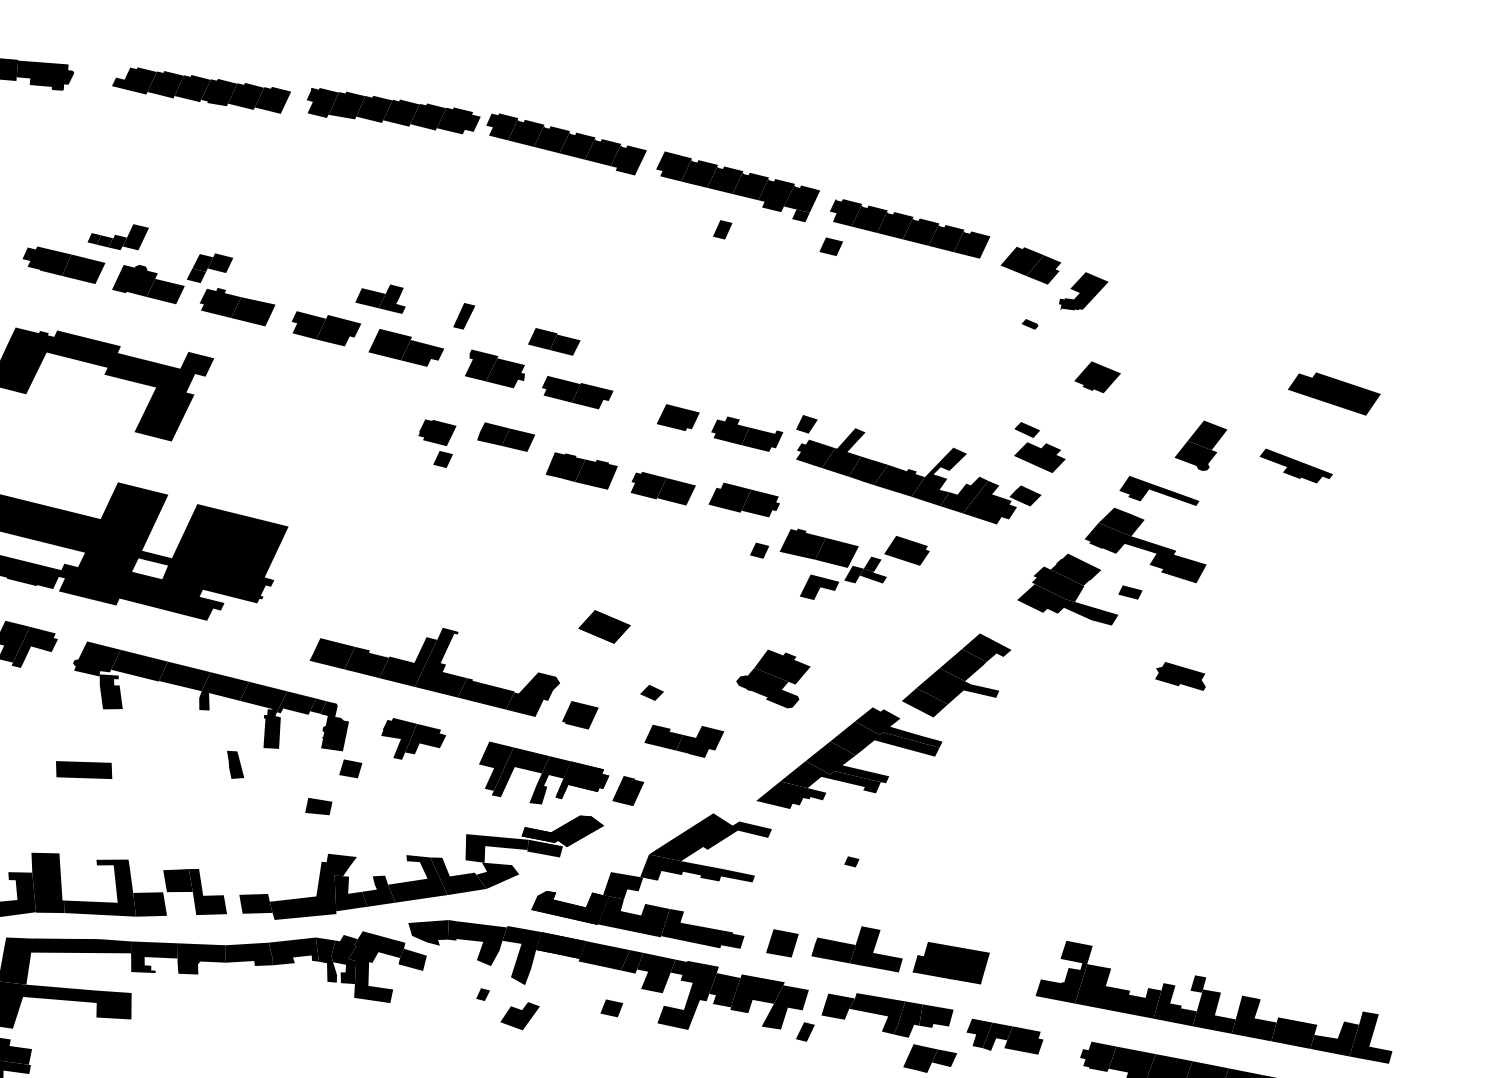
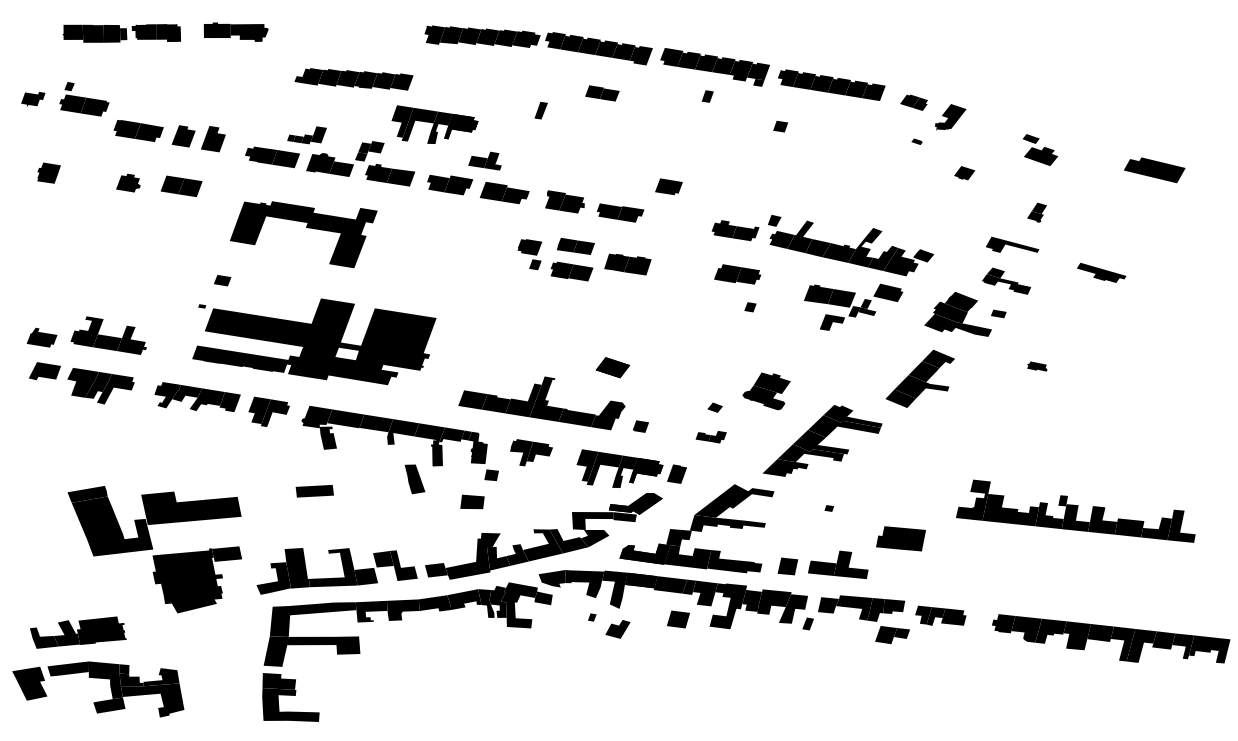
part: (200, 89) -> (353, 79), moved
part: (310, 236) -> (434, 124), added
part: (830, 246) -> (780, 126), moved
part: (1029, 265) -> (913, 102), size x0.7
part: (463, 316) -> (540, 110), moved
part: (554, 341) -> (602, 93), moved
part: (1097, 377) -> (964, 173), size x0.7
part: (1333, 393) -> (1154, 170), moved
part: (677, 417) -> (668, 186), moved
part: (1199, 445) -> (1036, 212), size x0.6
part: (1039, 446) -> (1040, 149), moved
part: (1296, 465) -> (1101, 272), moved
part: (662, 488) -> (571, 271), moved
part: (1146, 543) -> (1006, 280), size x0.6
part: (853, 566) -> (853, 306), moved
part: (603, 626) -> (612, 367), moved
part: (955, 674) -> (919, 378), moved
part: (1181, 676) -> (1037, 366), size x0.6
part: (651, 692) -> (714, 407), moved
part: (579, 714) -> (640, 426), size x0.7
part: (684, 739) -> (711, 436), size x0.6
part: (234, 765) -> (414, 479), size x1.6
part: (318, 807) -> (472, 502), size x1.4
part: (950, 962) -> (900, 538), moved
part: (1215, 1000) -> (1075, 510), moved
part: (611, 1007) -> (678, 618), size x1.6

